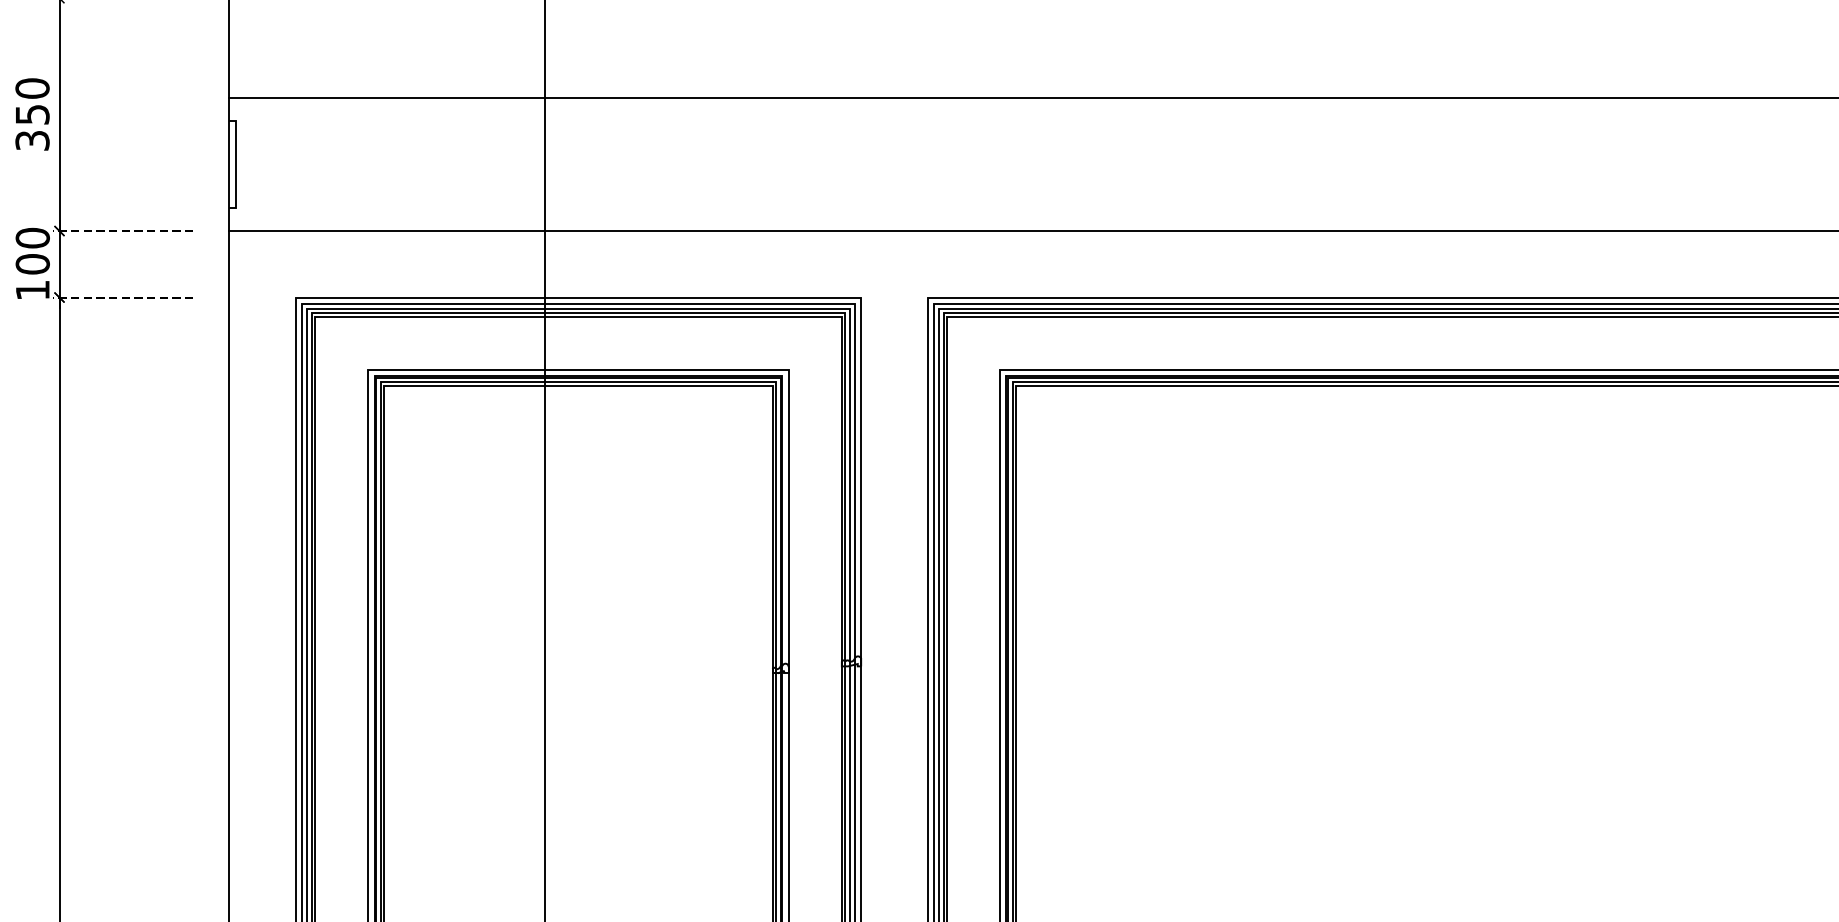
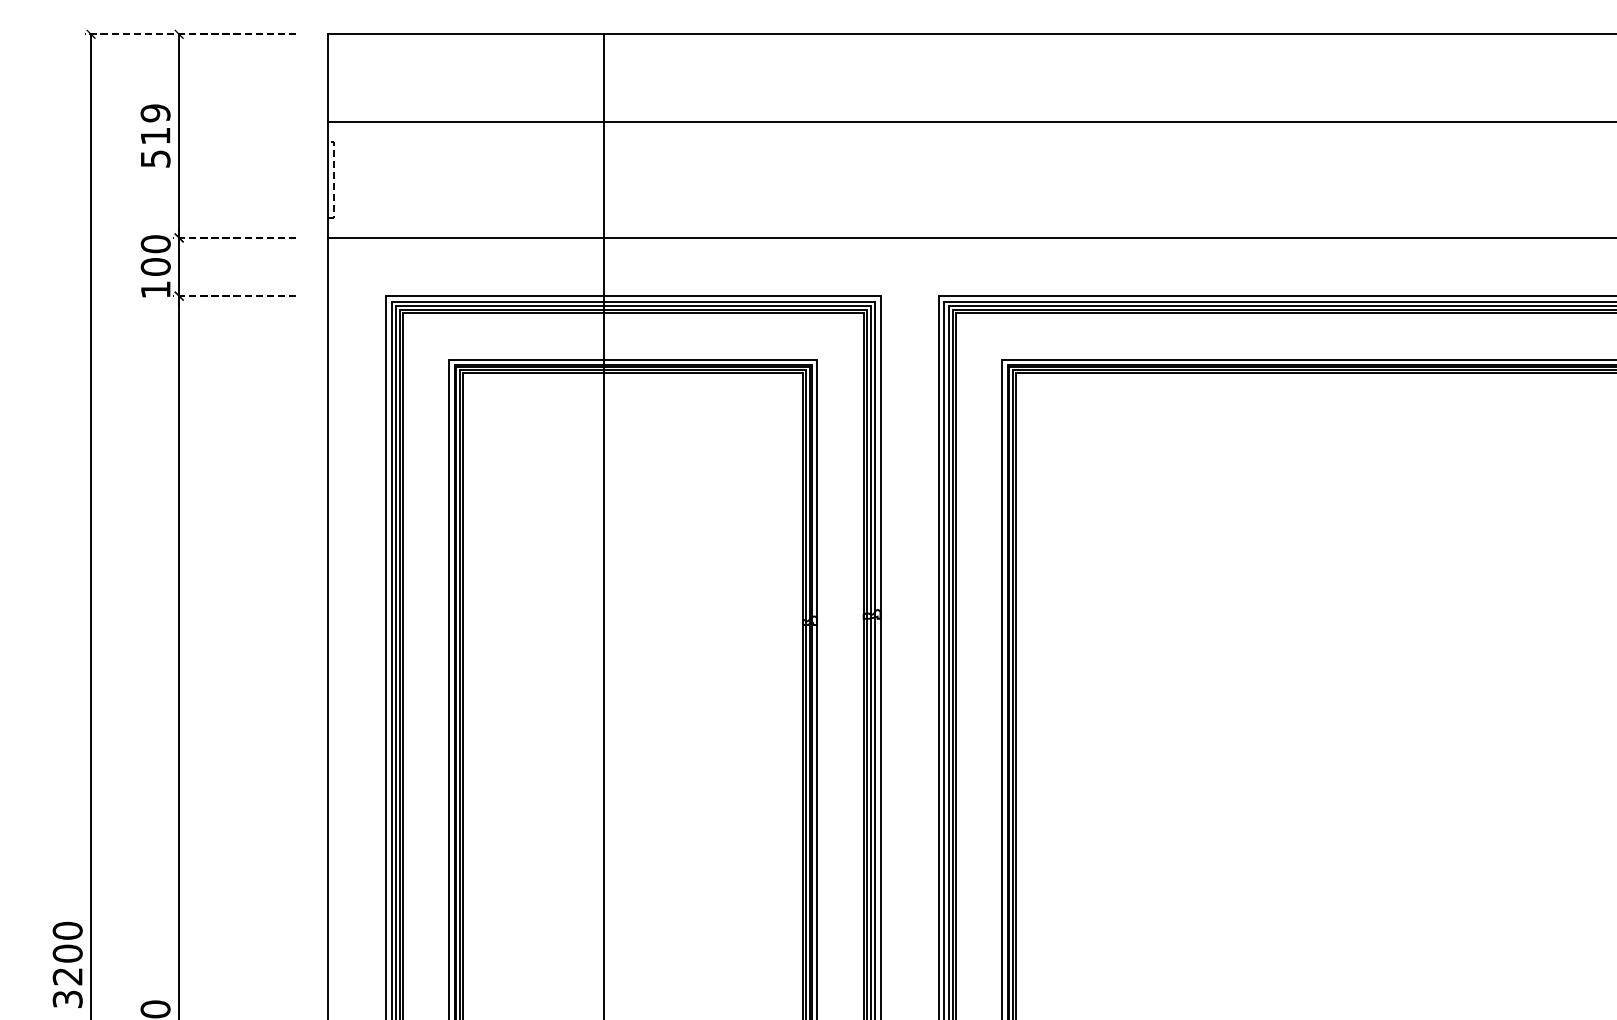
text: (32, 113) -> (155, 135), 350 -> 519
line: (235, 164) -> (333, 179), solid -> dashed

